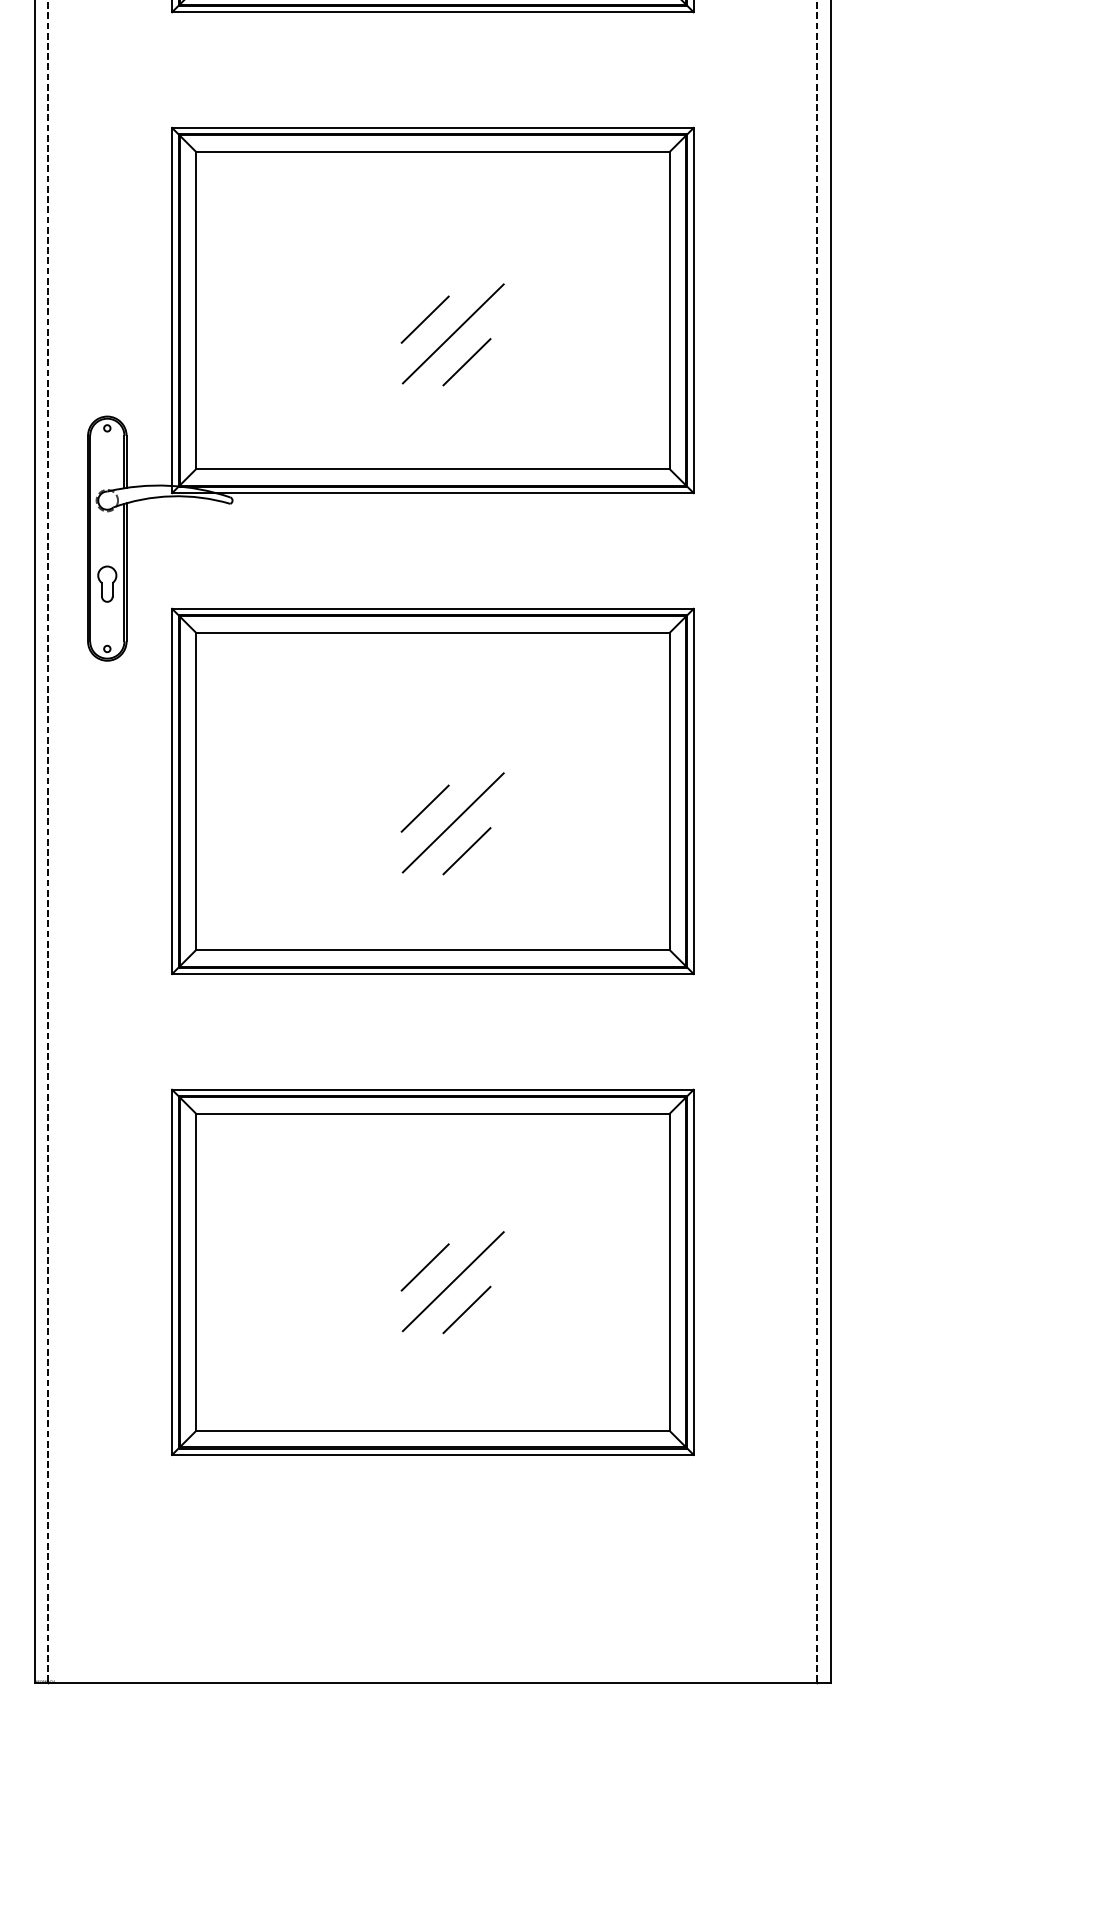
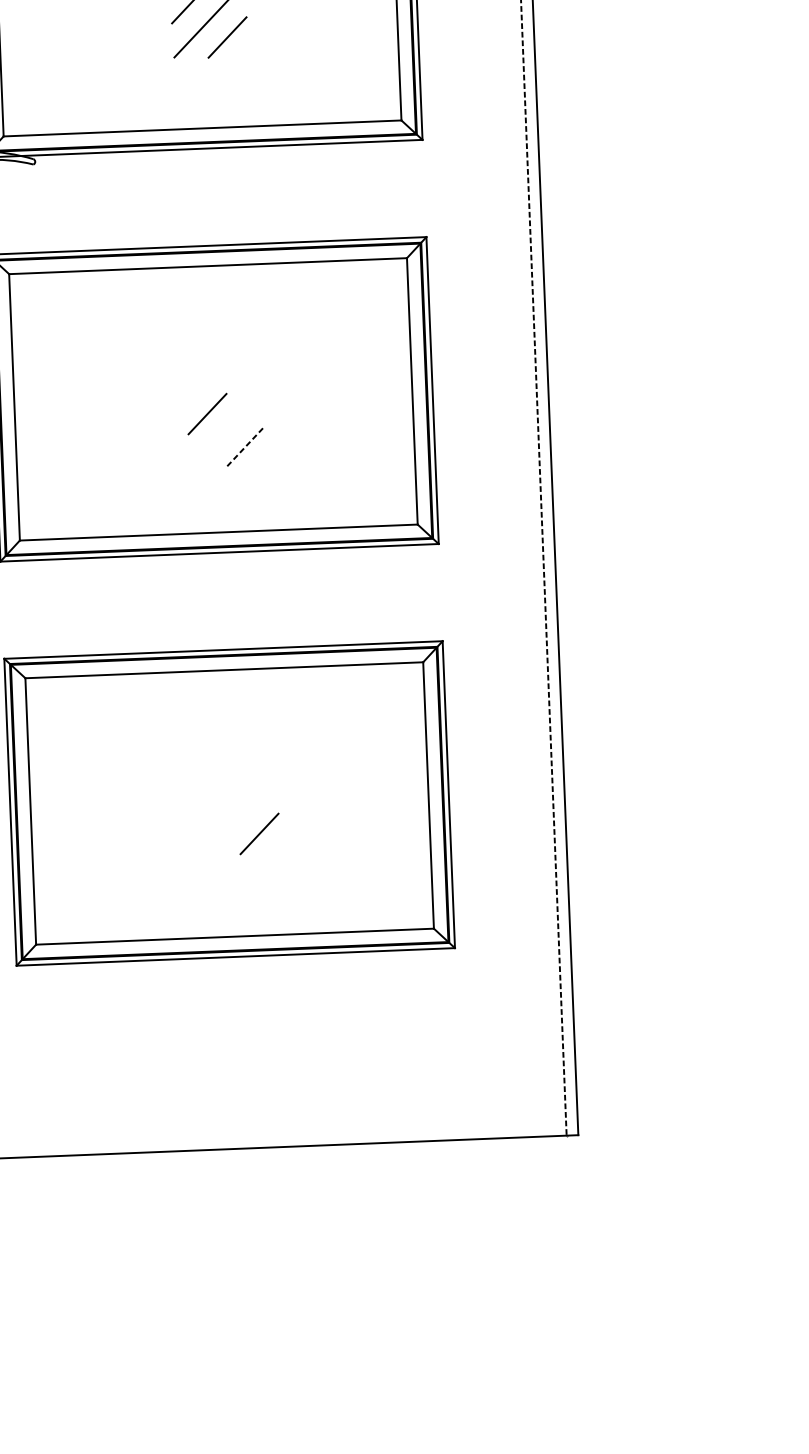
line: (452, 822) -> (230, 424), removed
line: (466, 851) -> (243, 448), solid -> dashed
line: (424, 1267) -> (222, 799), removed
line: (452, 1281) -> (246, 810), removed

